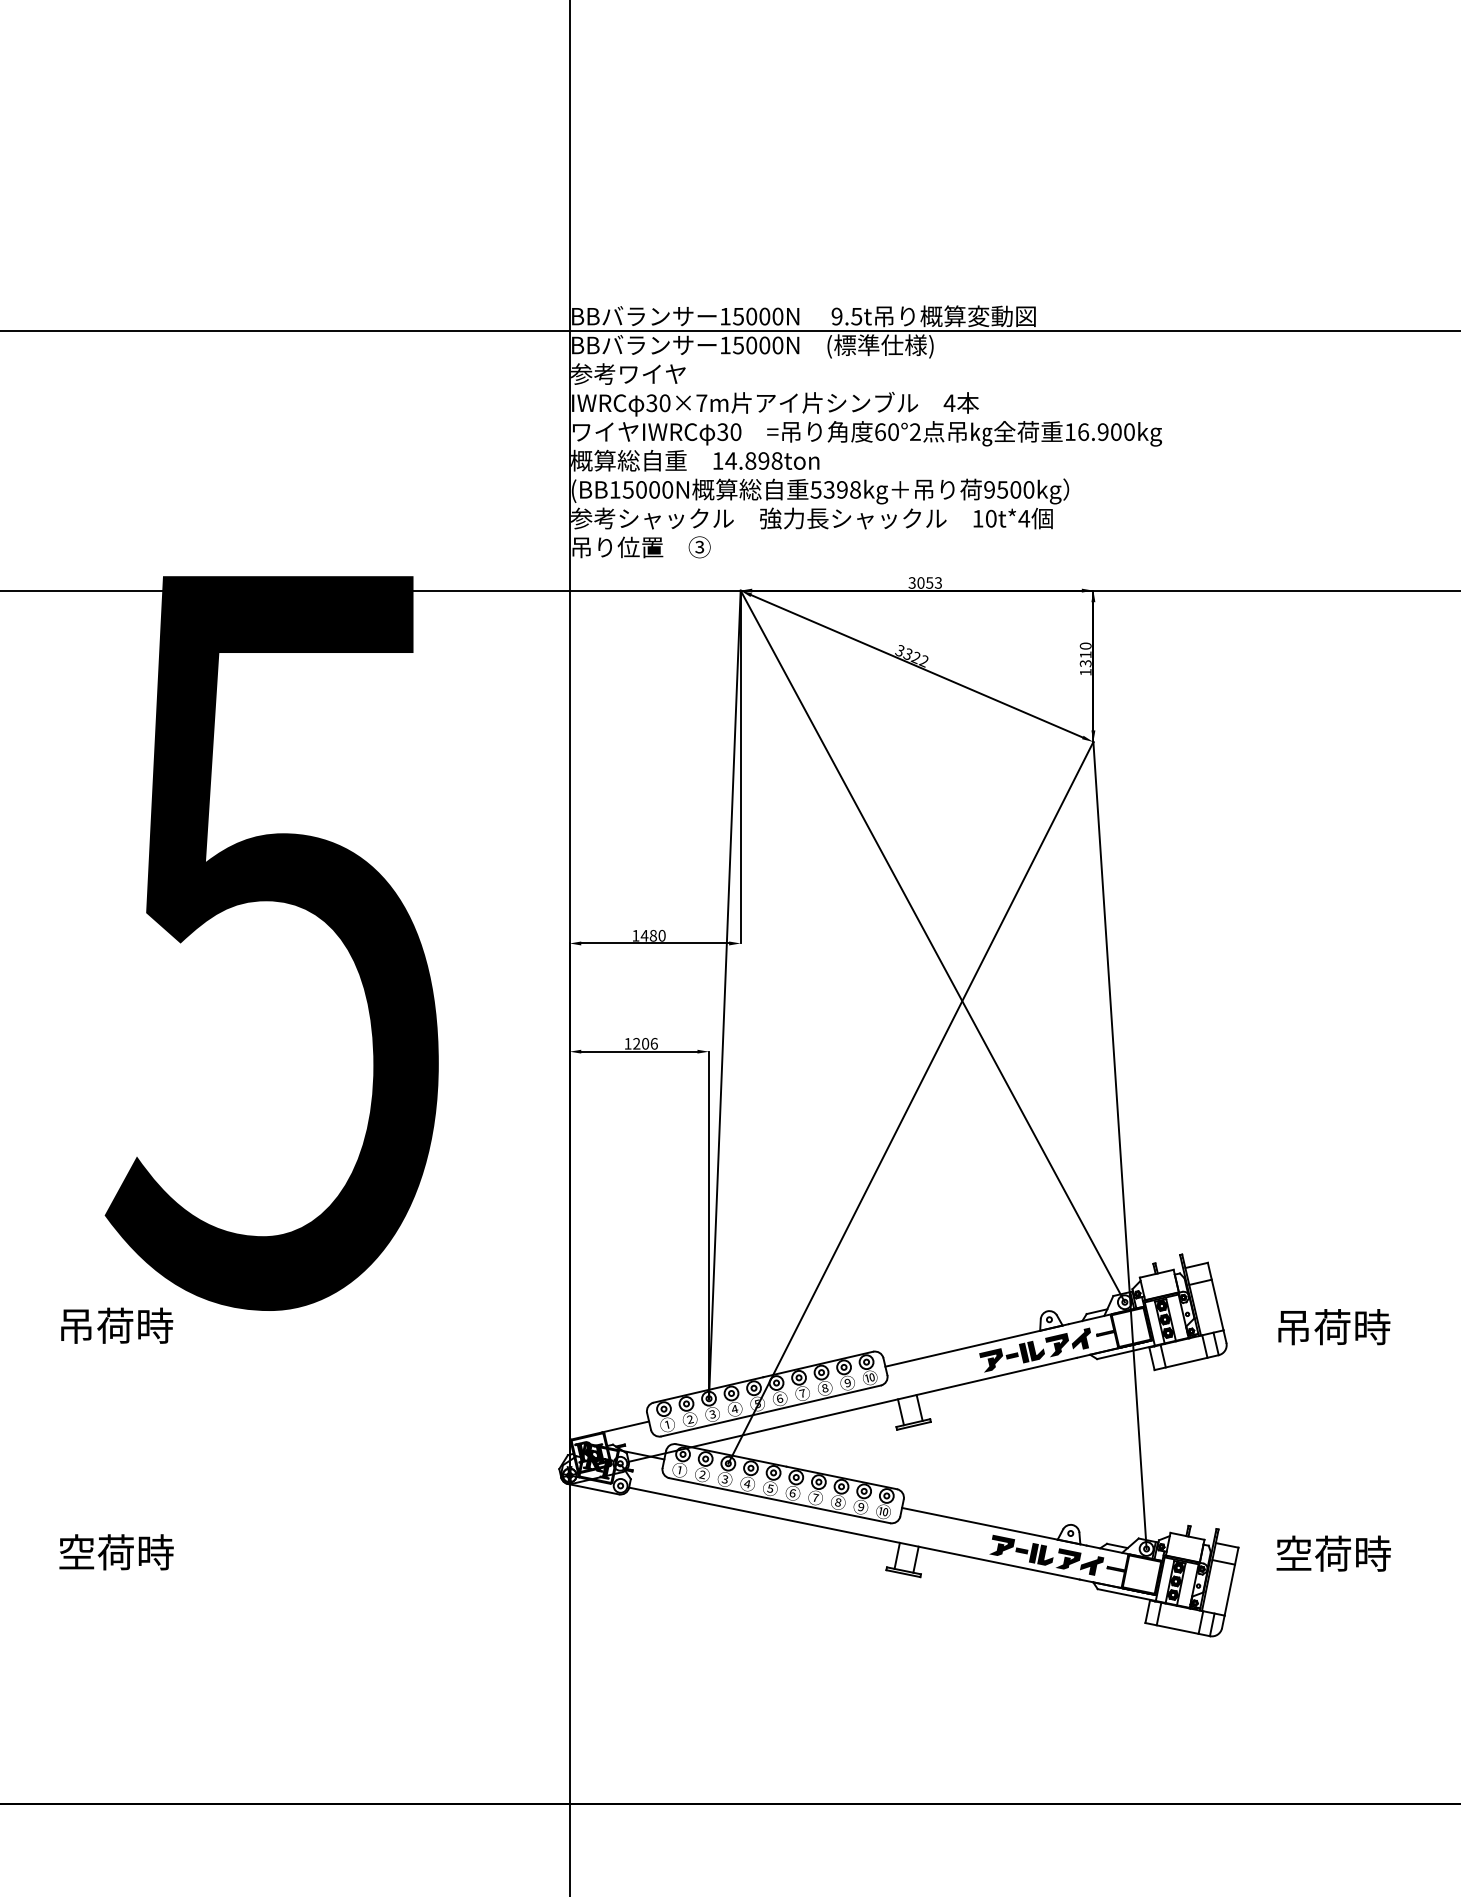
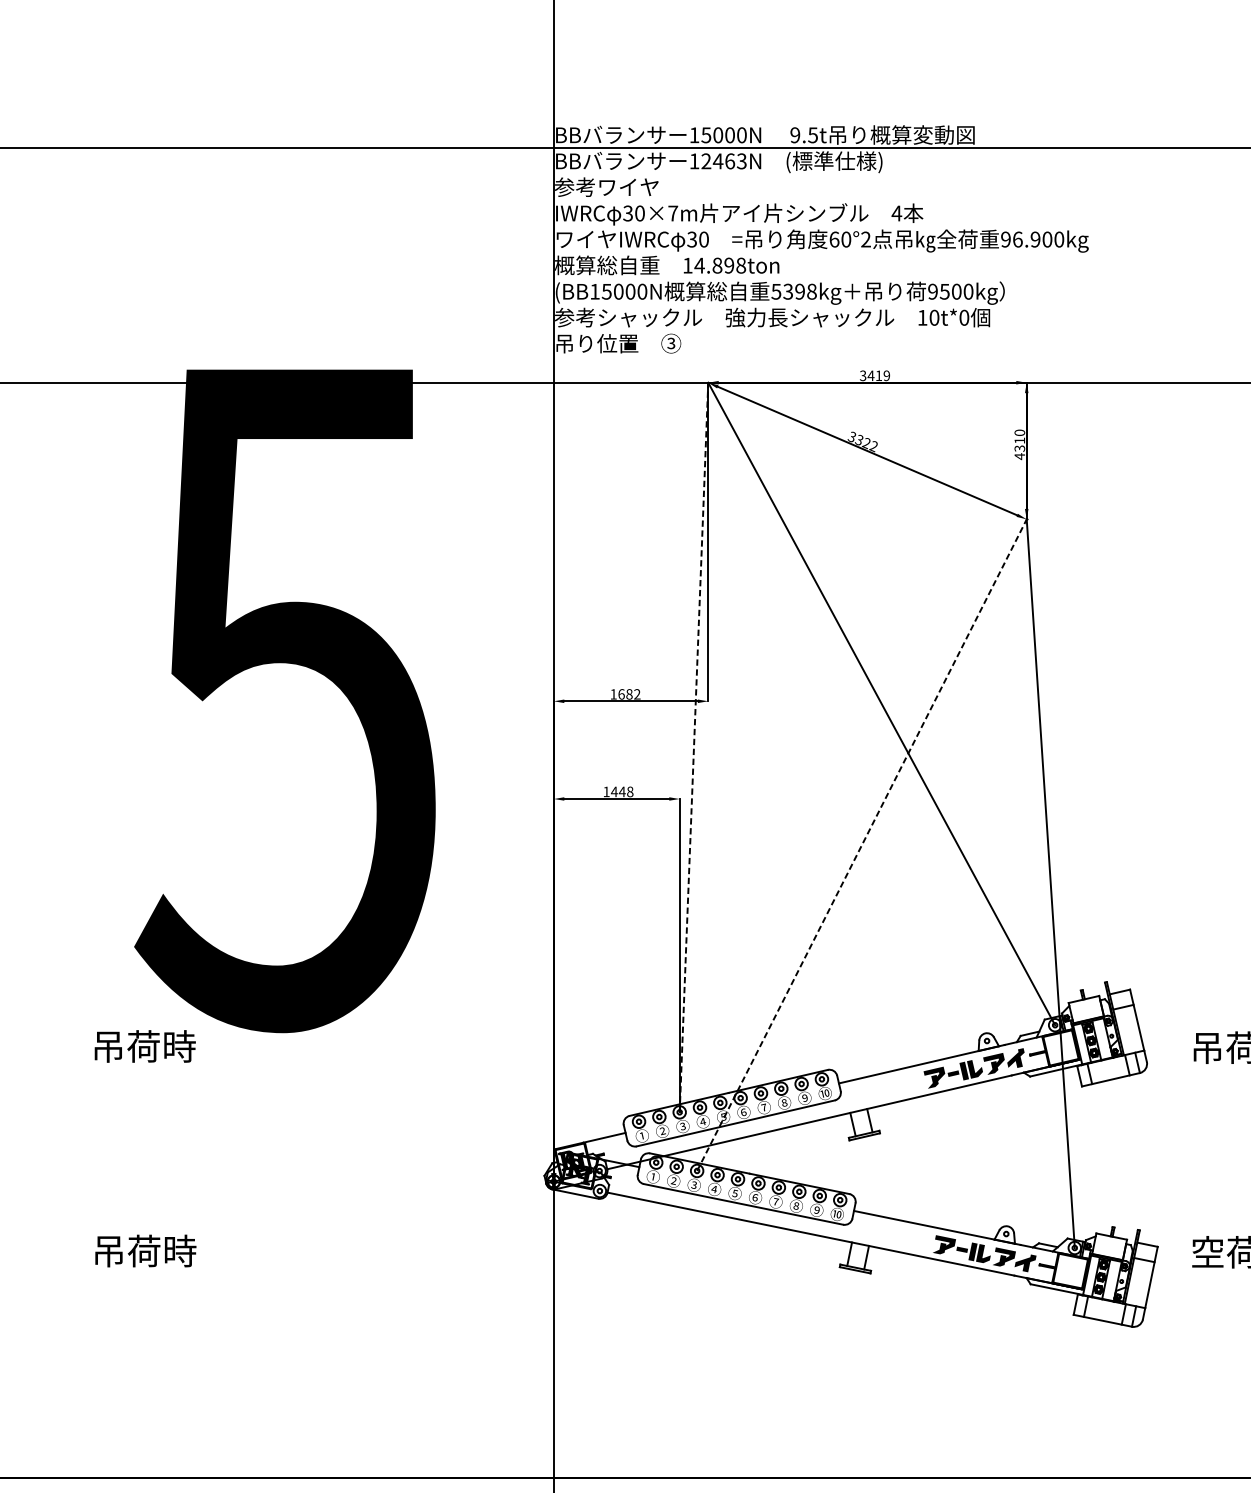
text: (758, 345) -> (724, 161), 15000N -> 12463N
text: (1070, 432) -> (1006, 239), 16.900kg -> 96.900kg
text: (1024, 518) -> (964, 317), 10t*4 -> 10t*0
text: (929, 582) -> (878, 375), 3053 -> 3419
text: (1085, 672) -> (1019, 456), 1310 -> 4310
text: (652, 935) -> (628, 694), 1480 -> 1682
line: (724, 994) -> (693, 747), solid -> dashed
text: (644, 1043) -> (621, 791), 1206 -> 1448
line: (911, 1102) -> (862, 844), solid -> dashed
text: (76, 1552) -> (108, 1251), 空荷時 -> 吊荷時

